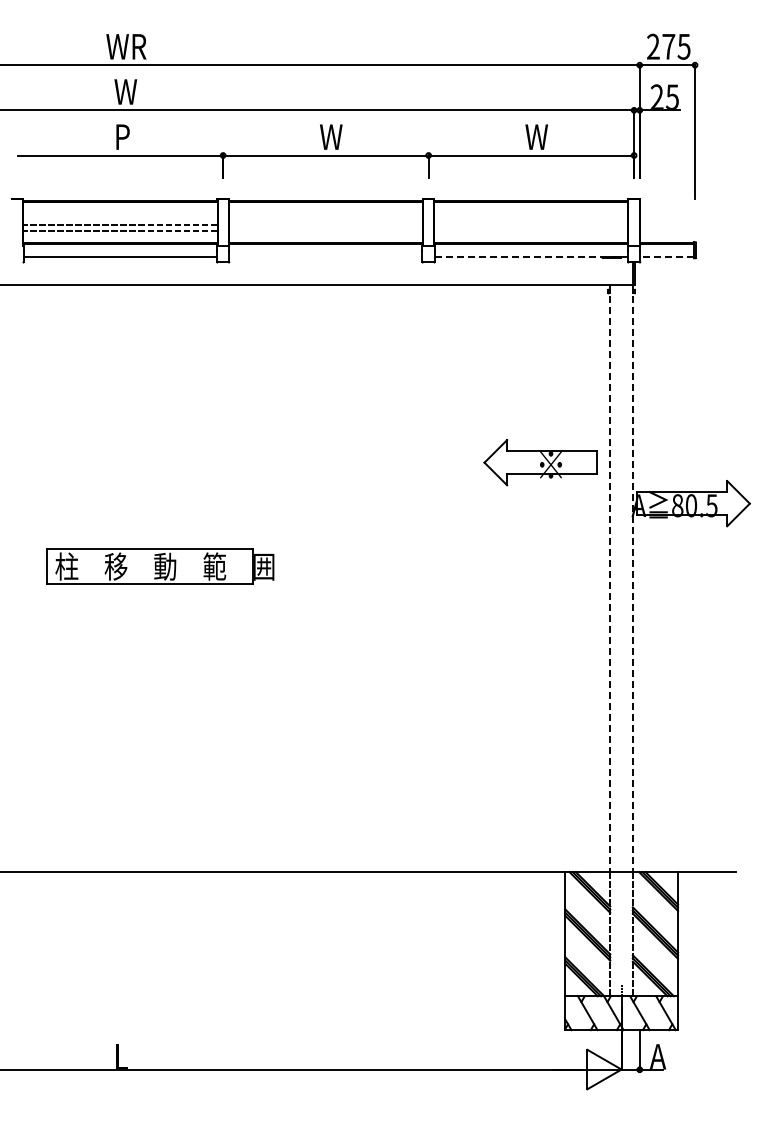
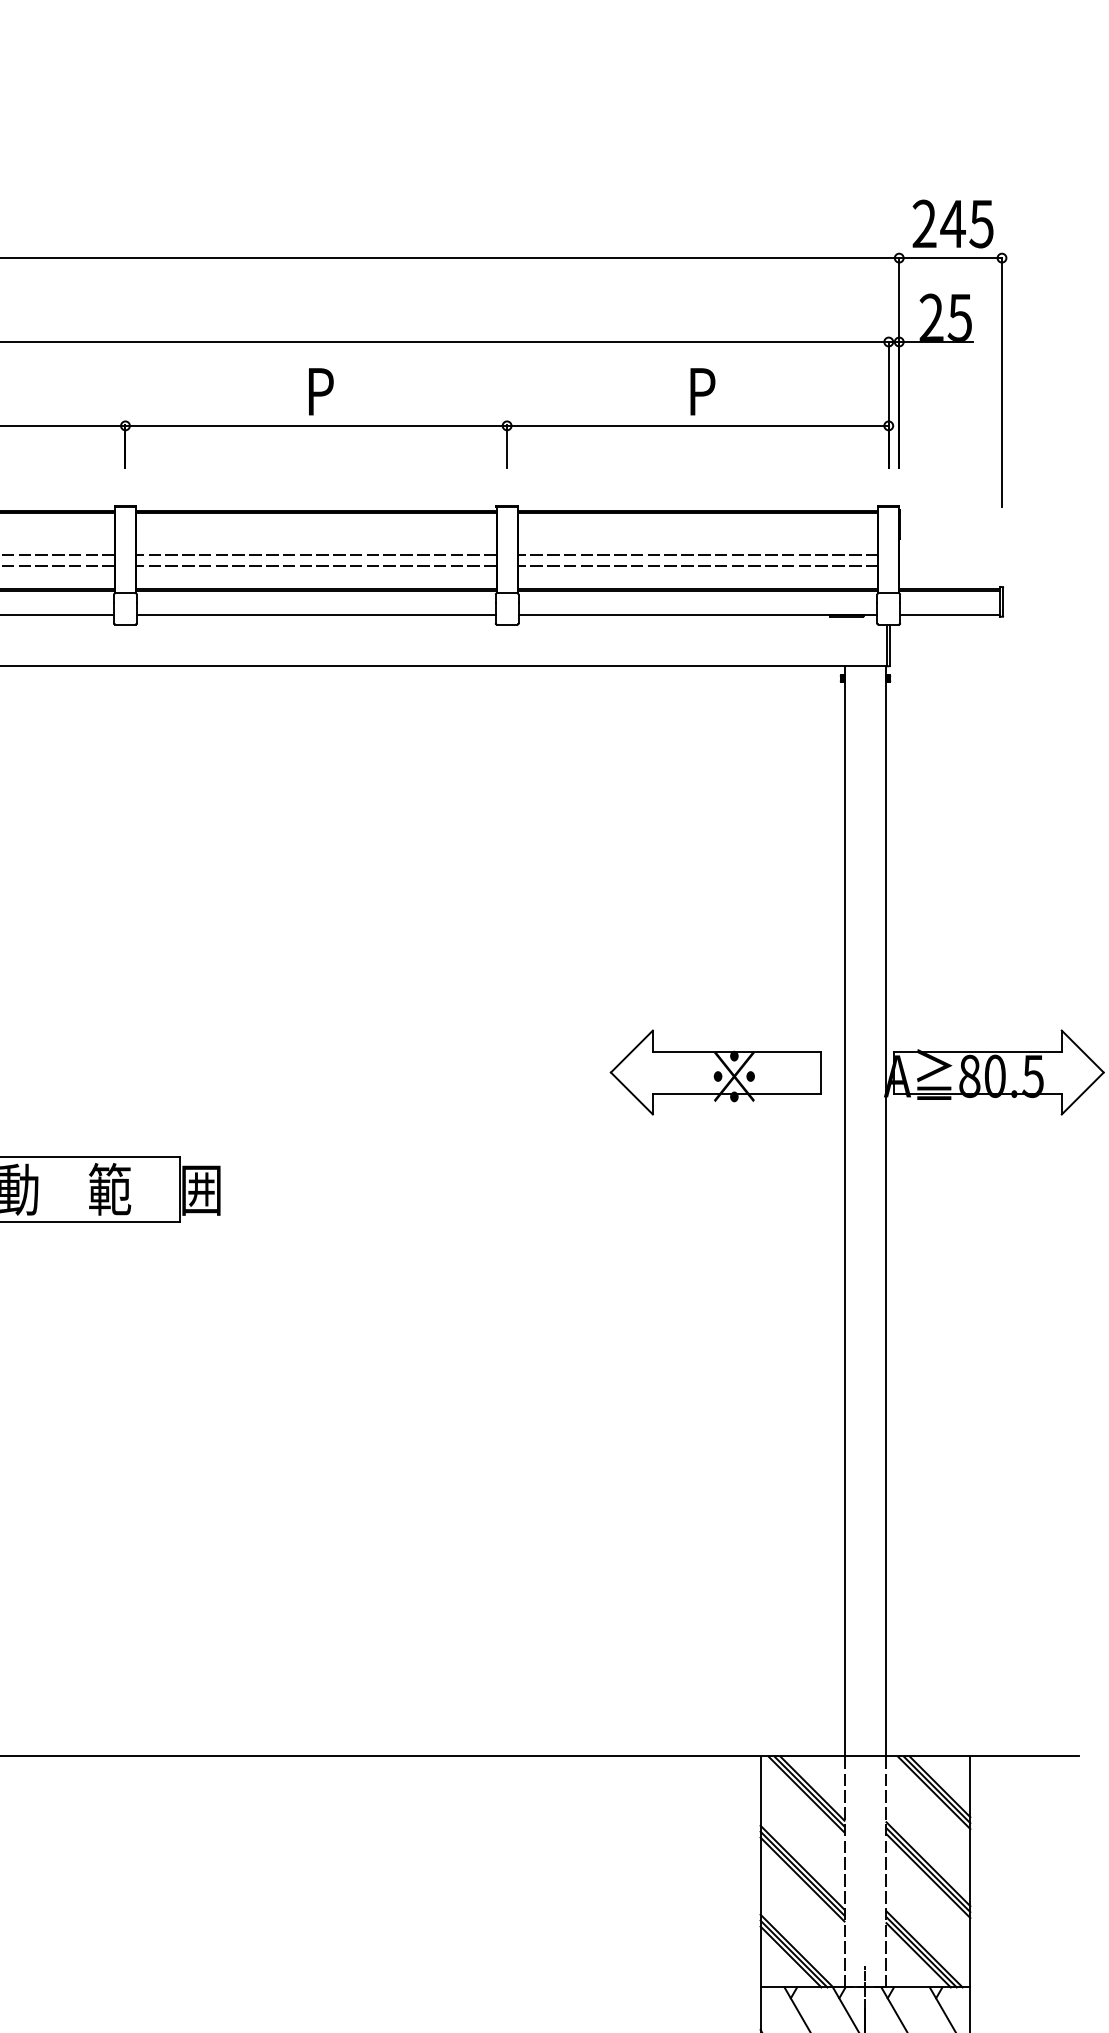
text: (668, 46) -> (952, 223), 275 -> 245
text: (331, 136) -> (326, 390), W -> P
text: (536, 136) -> (707, 390), W -> P
line: (325, 224) -> (315, 554), added
line: (531, 224) -> (698, 554), added
line: (325, 231) -> (315, 567), added
line: (531, 231) -> (698, 567), added
line: (325, 257) -> (315, 615), added
line: (531, 257) -> (698, 615), dashed -> solid
line: (667, 257) -> (950, 615), dashed -> solid
part: (540, 462) -> (714, 1072), moved
line: (610, 578) -> (844, 1211), dashed -> solid
line: (632, 578) -> (885, 1211), dashed -> solid

